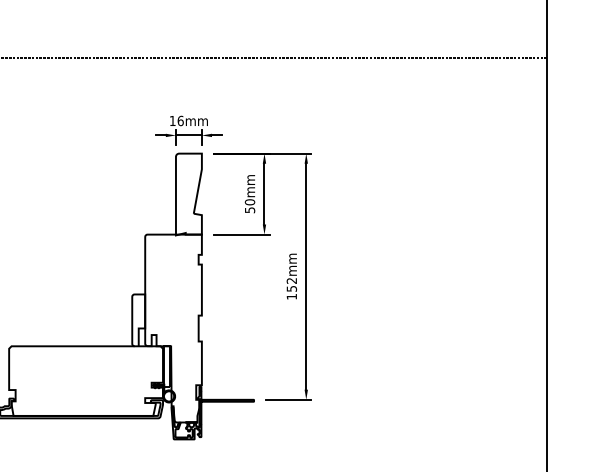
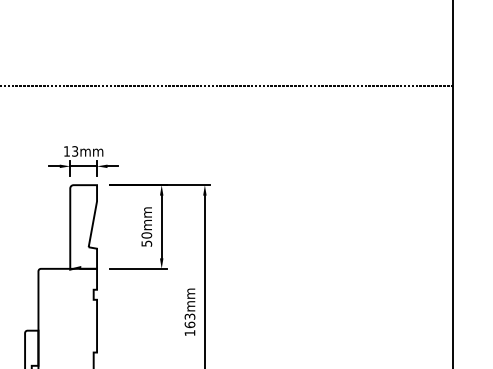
text: (180, 120) -> (74, 150), 16mm -> 13mm
text: (291, 284) -> (189, 320), 152mm -> 163mm

